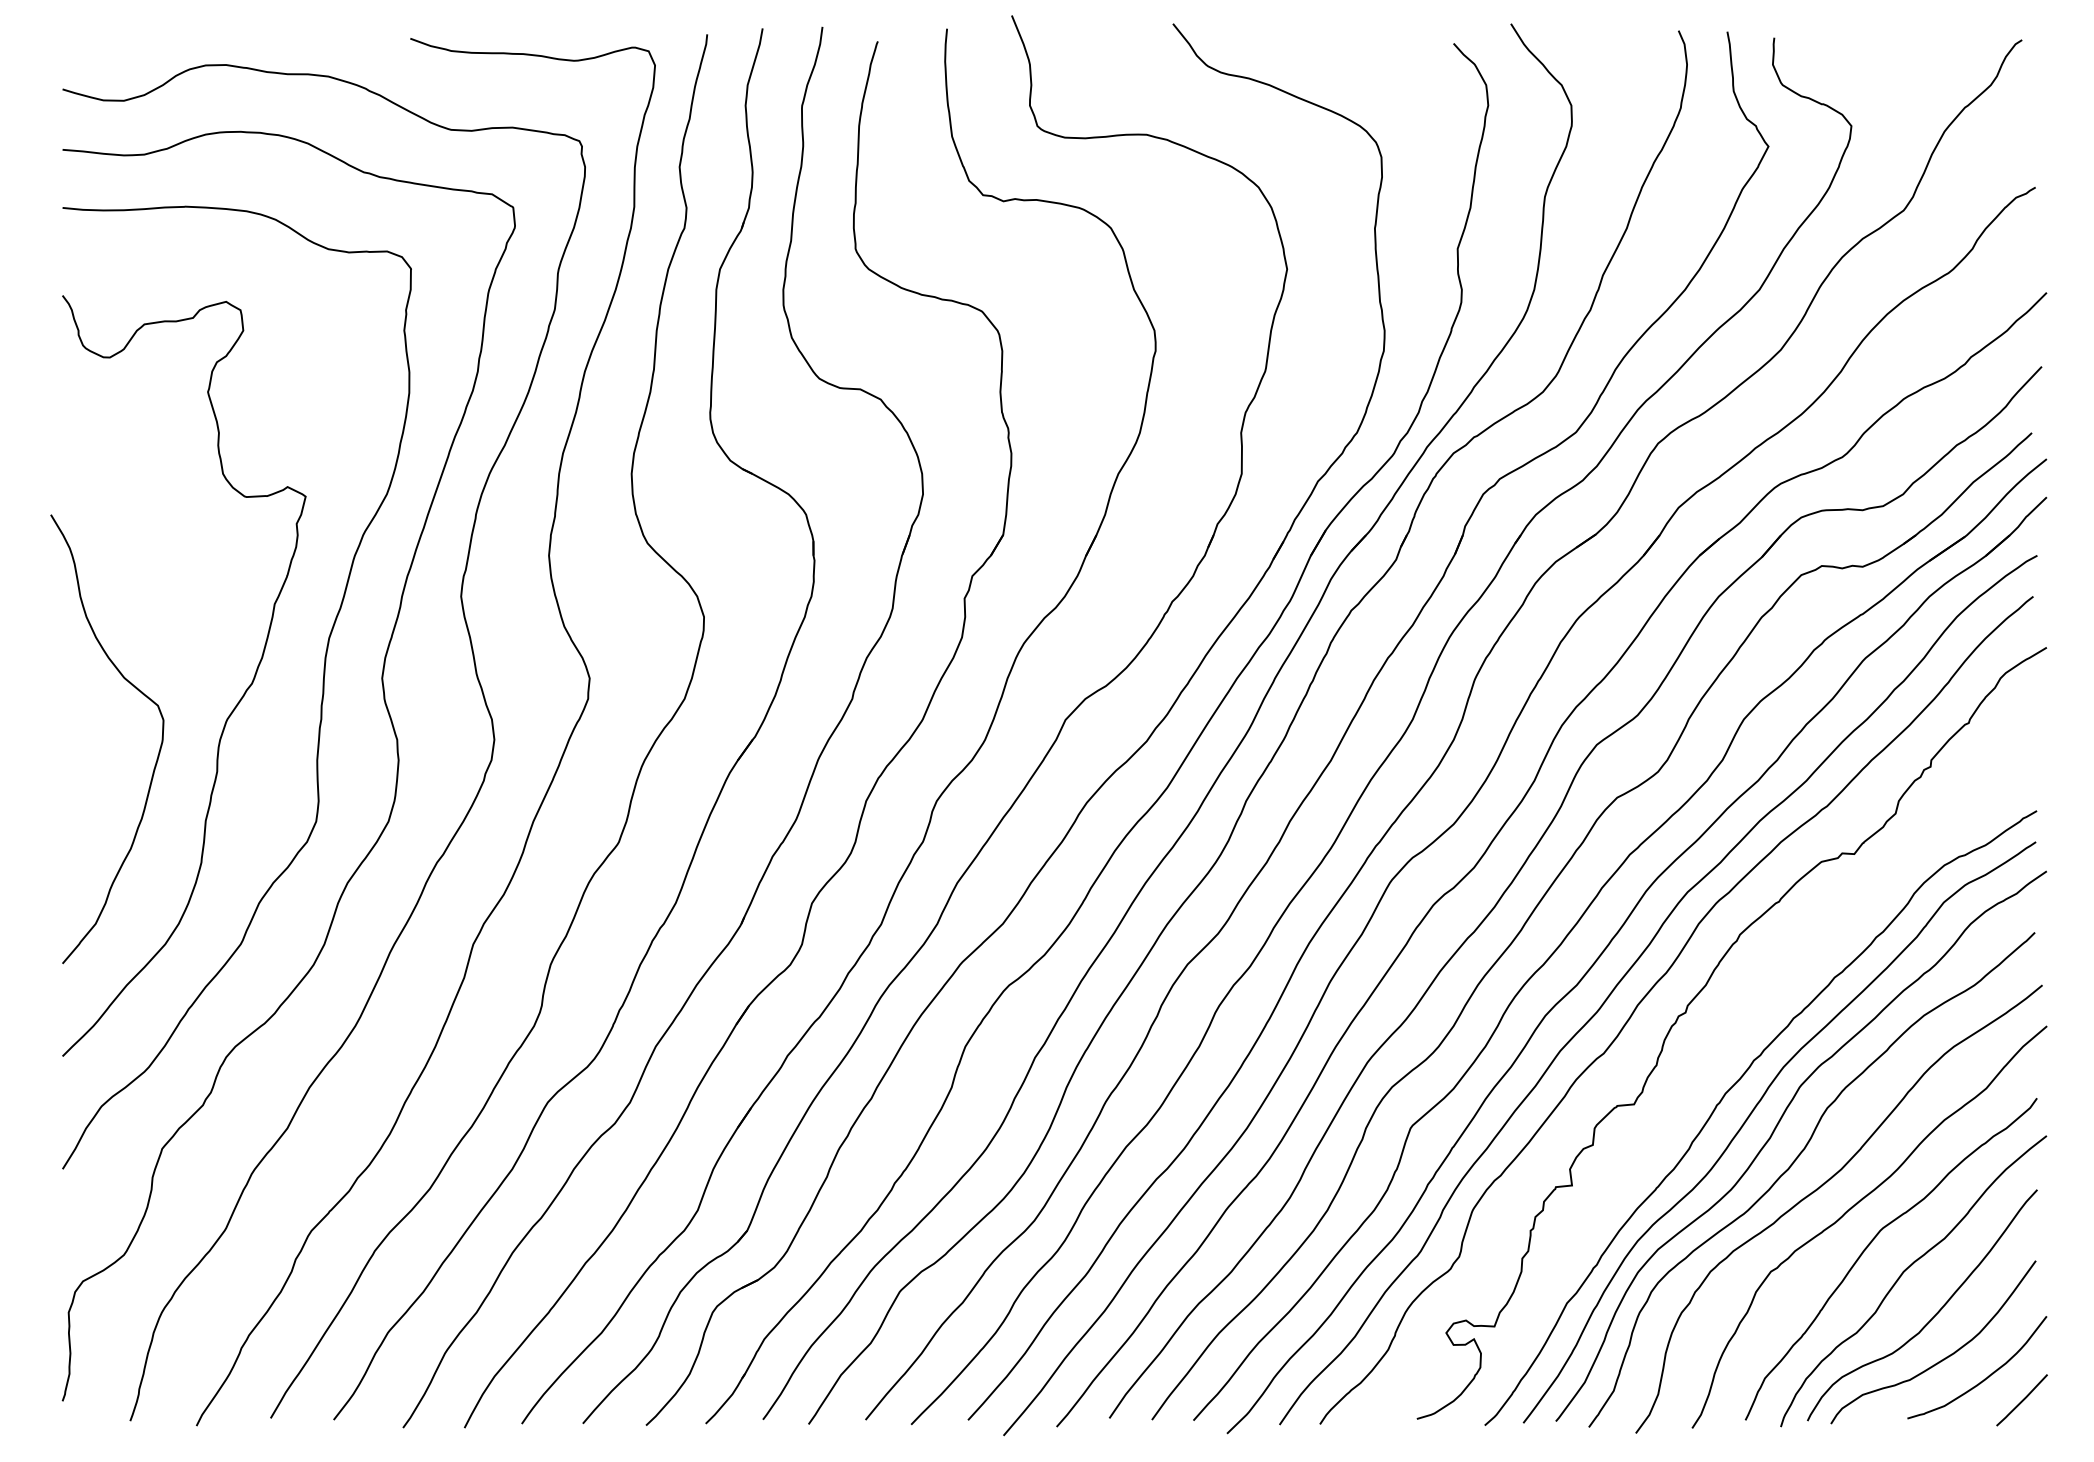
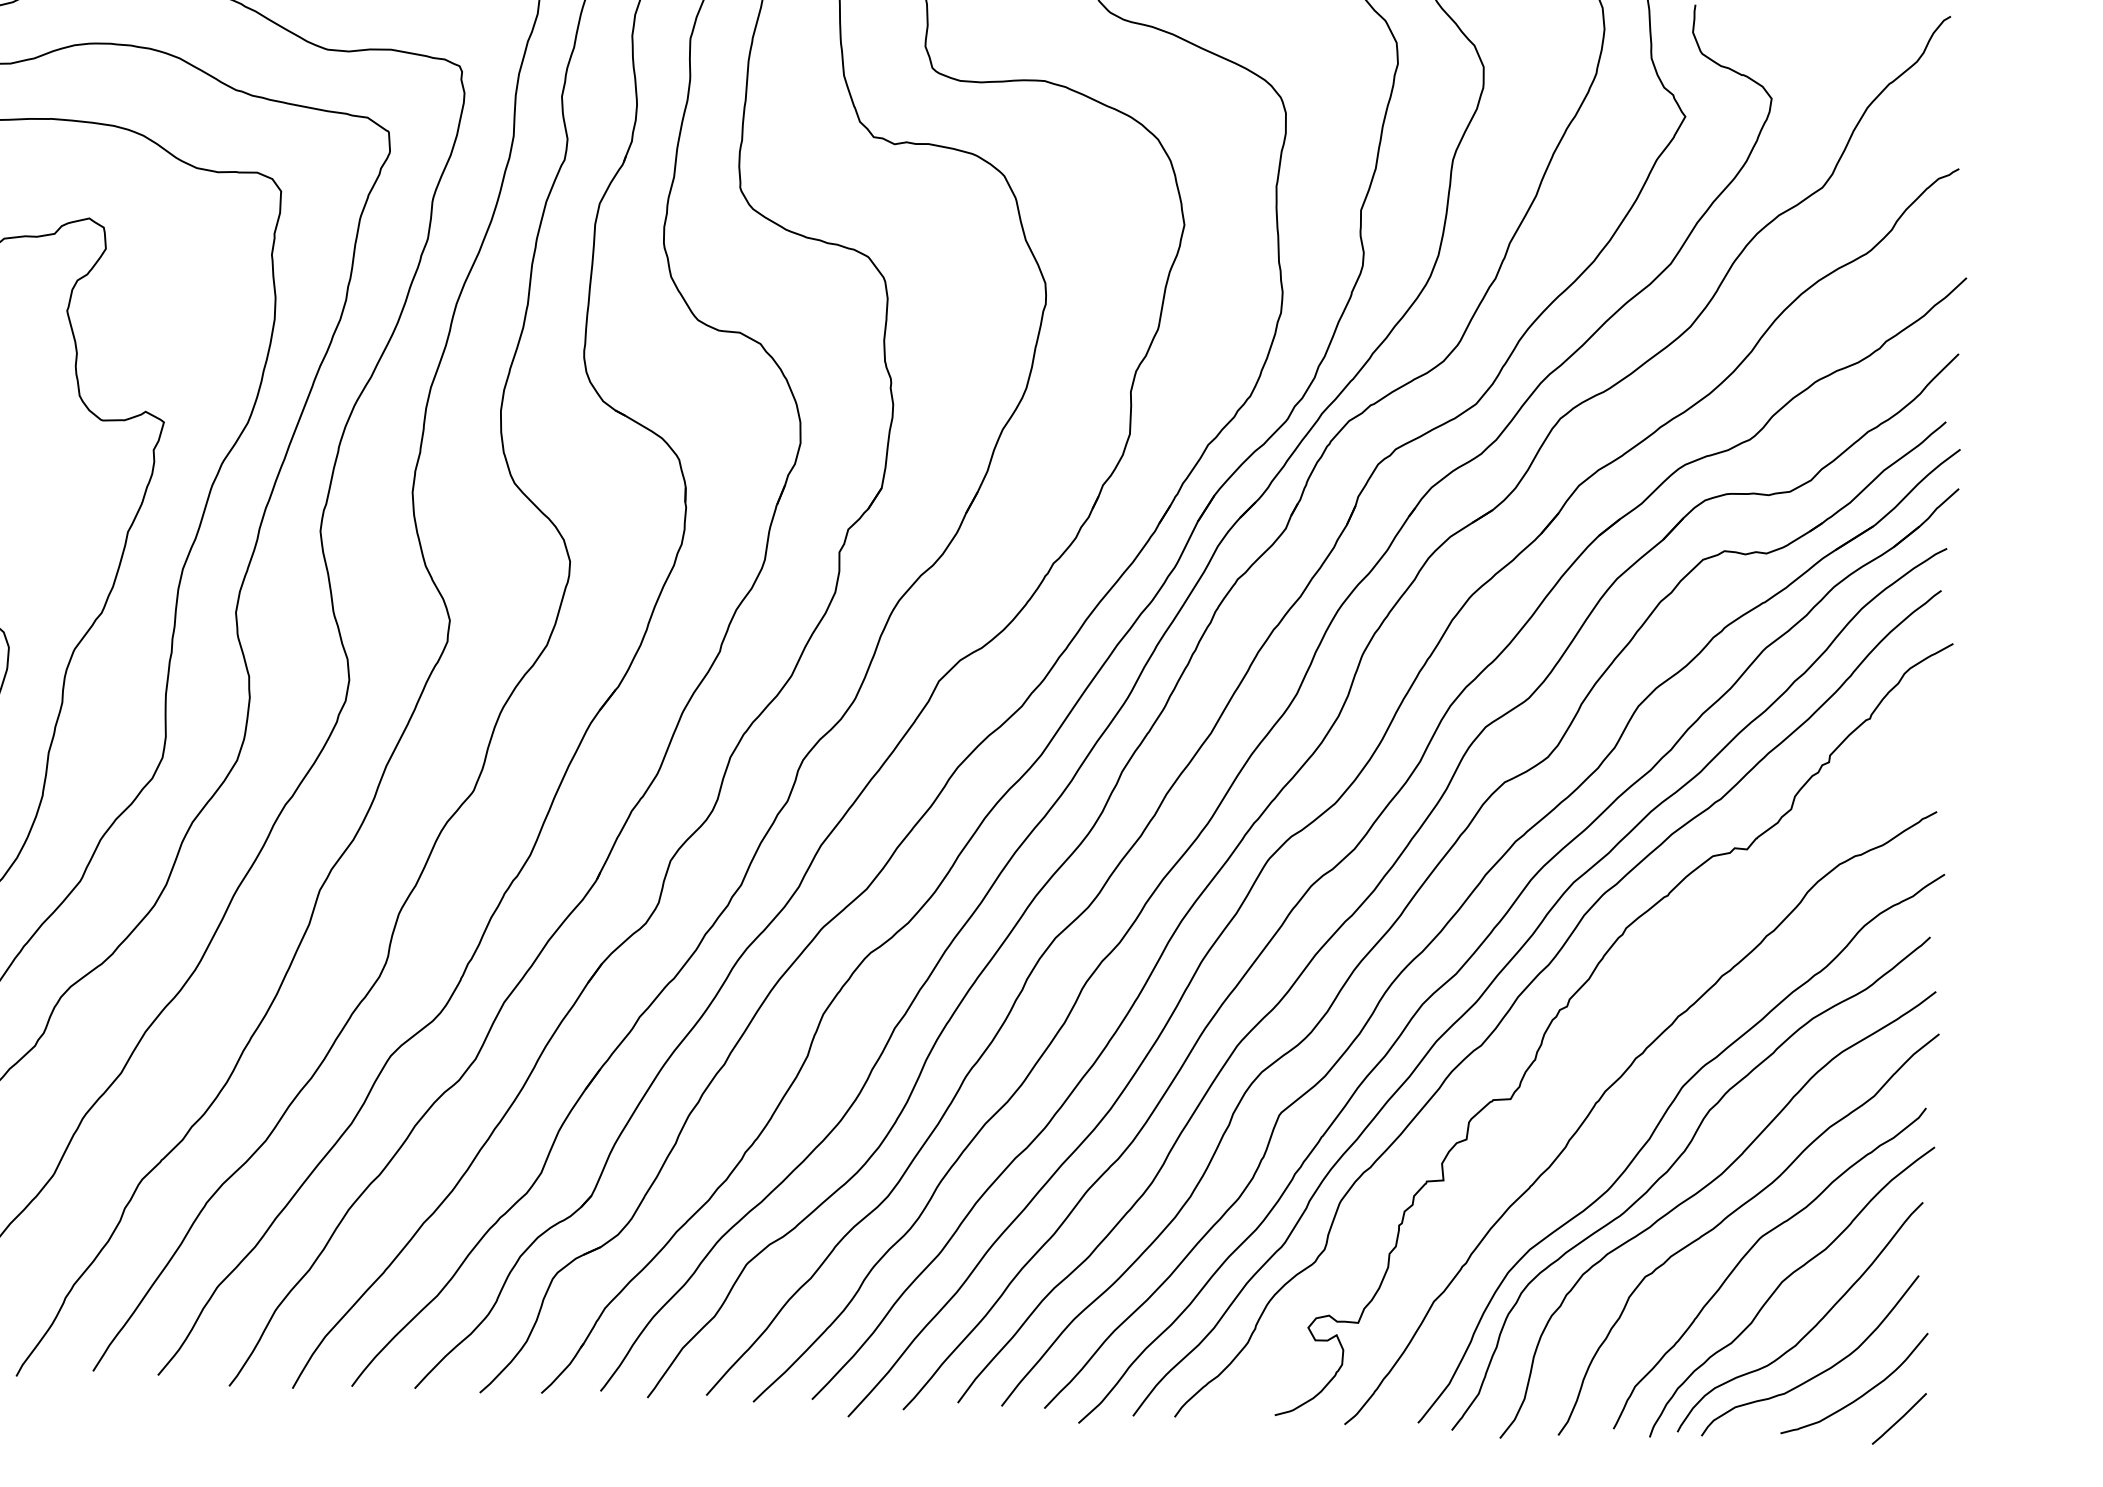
curve: (1752, 1113) -> (1632, 1113), removed

